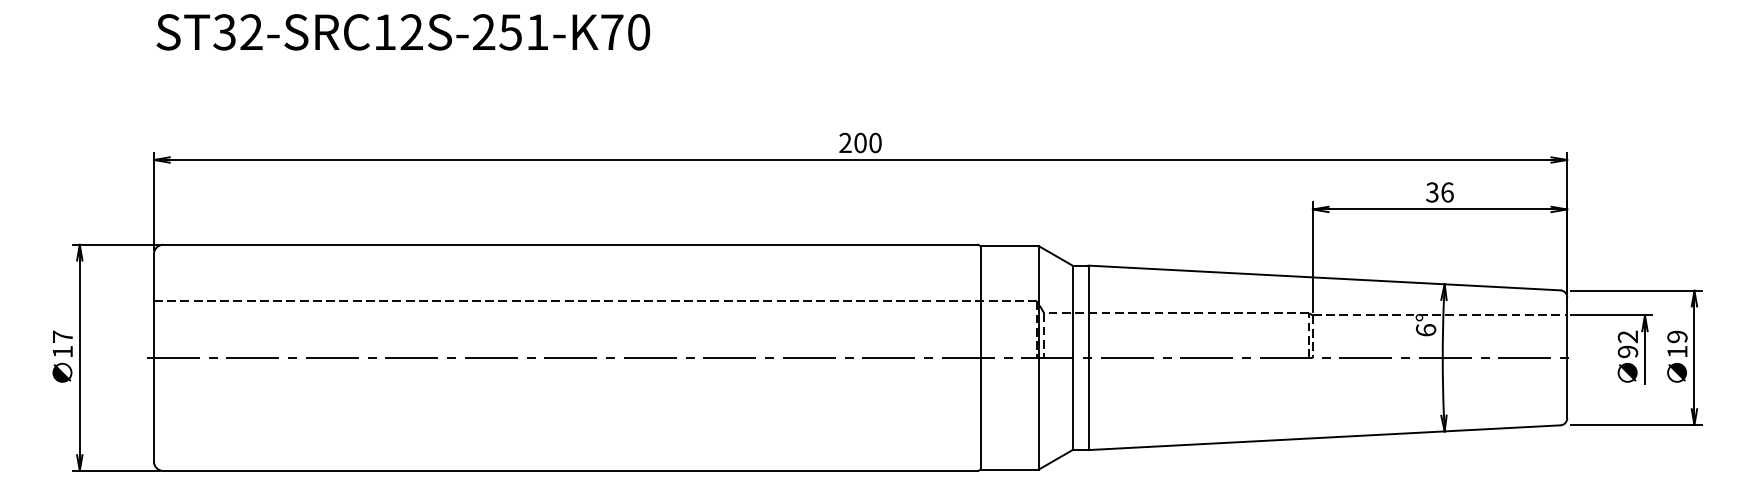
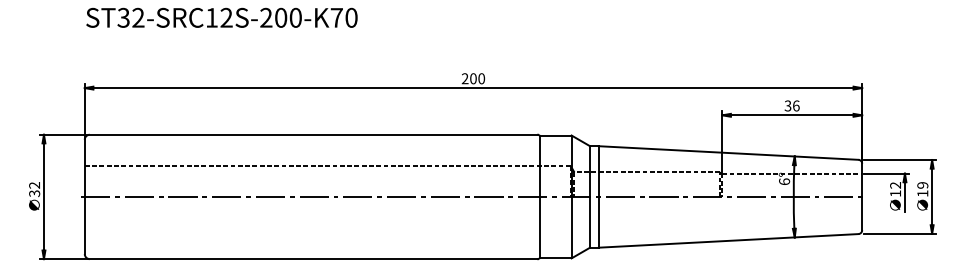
text: (522, 31) -> (287, 17), ST32-SRC12S-251-K70 -> ST32-SRC12S-200-K70
text: (62, 344) -> (34, 189), 17 -> 32
text: (1627, 351) -> (895, 193), 92 -> 12

